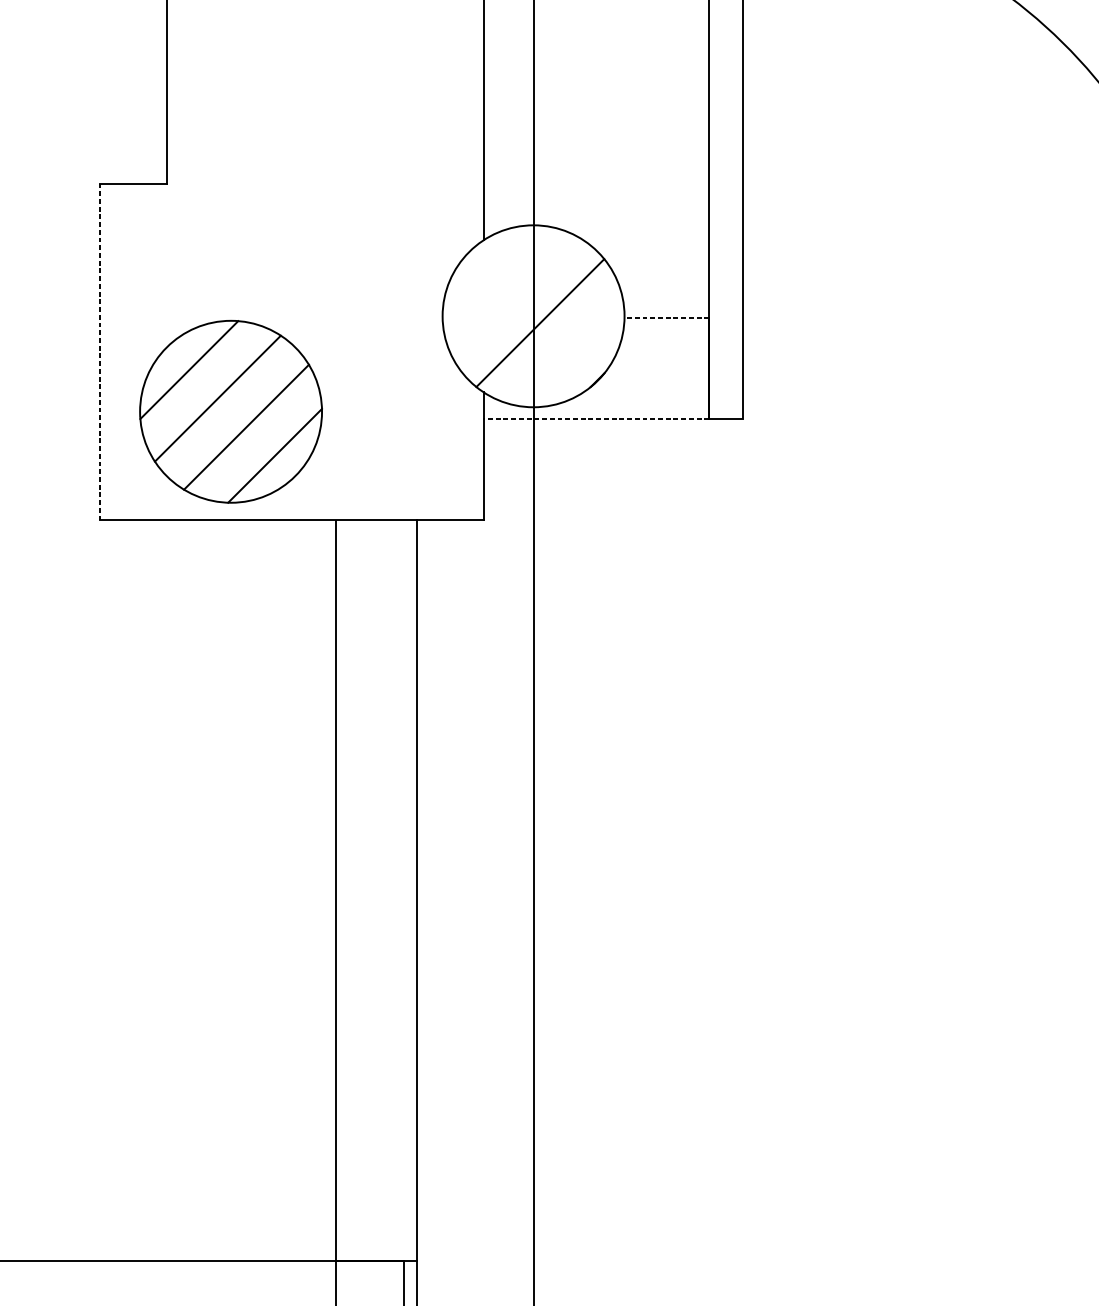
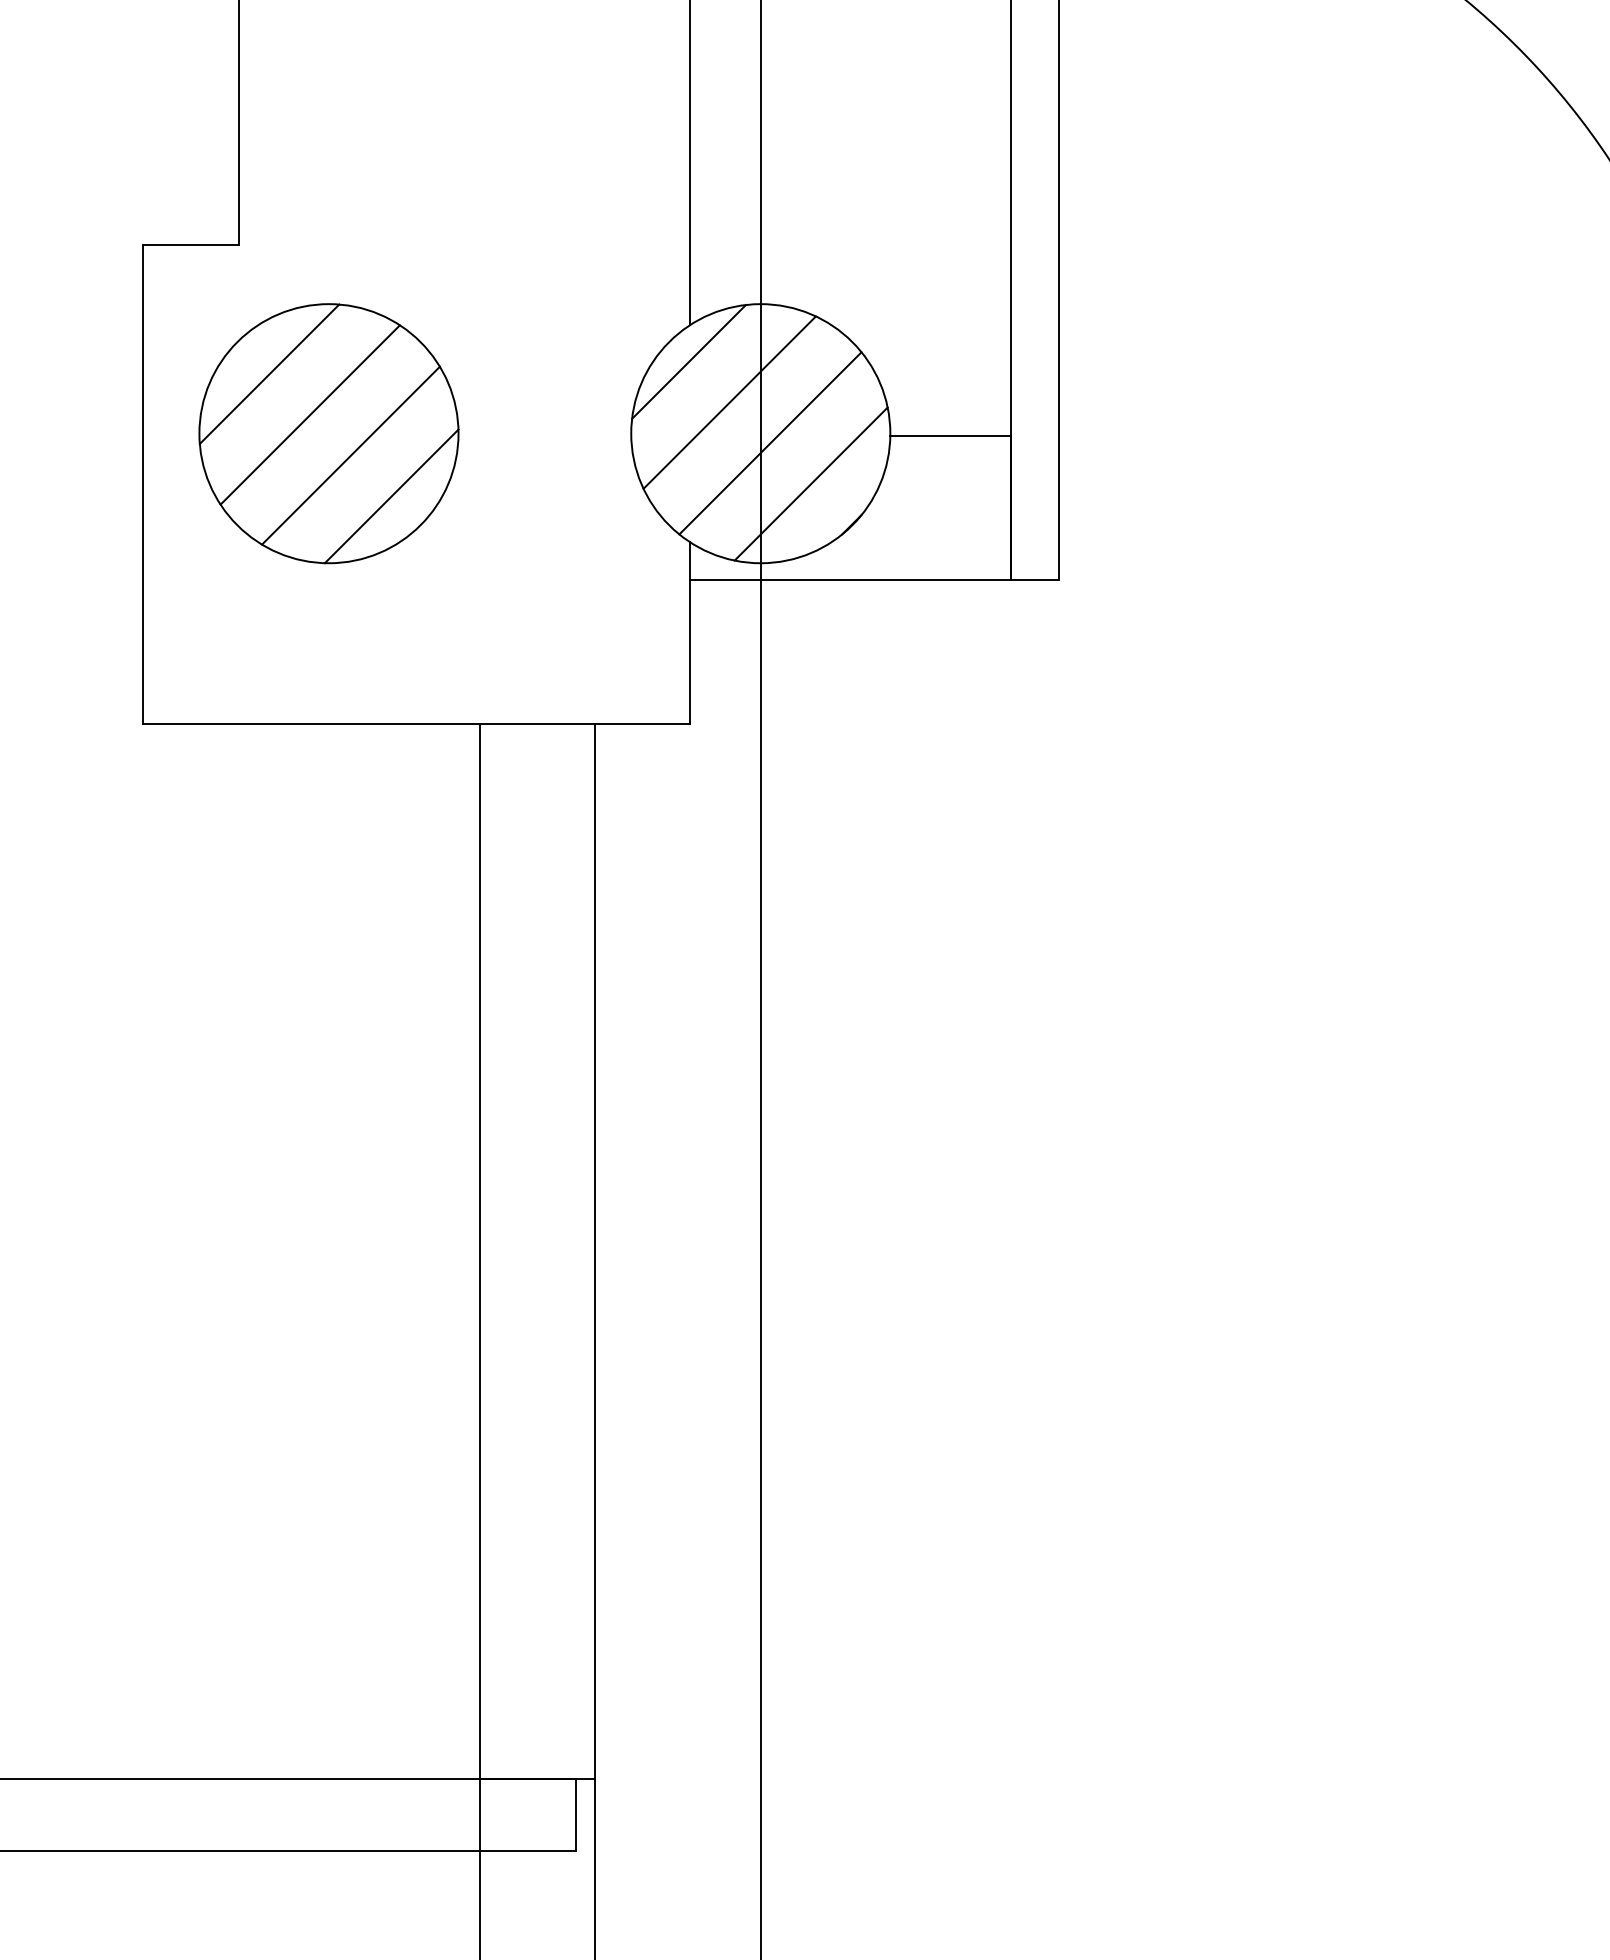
line: (482, 265) -> (688, 361), added
line: (511, 294) -> (729, 402), added
line: (666, 318) -> (950, 436), dashed -> solid
line: (99, 351) -> (142, 484), dashed -> solid
line: (568, 351) -> (810, 483), added
part: (230, 411) -> (328, 433), moved
line: (596, 419) -> (850, 580), dashed -> solid

